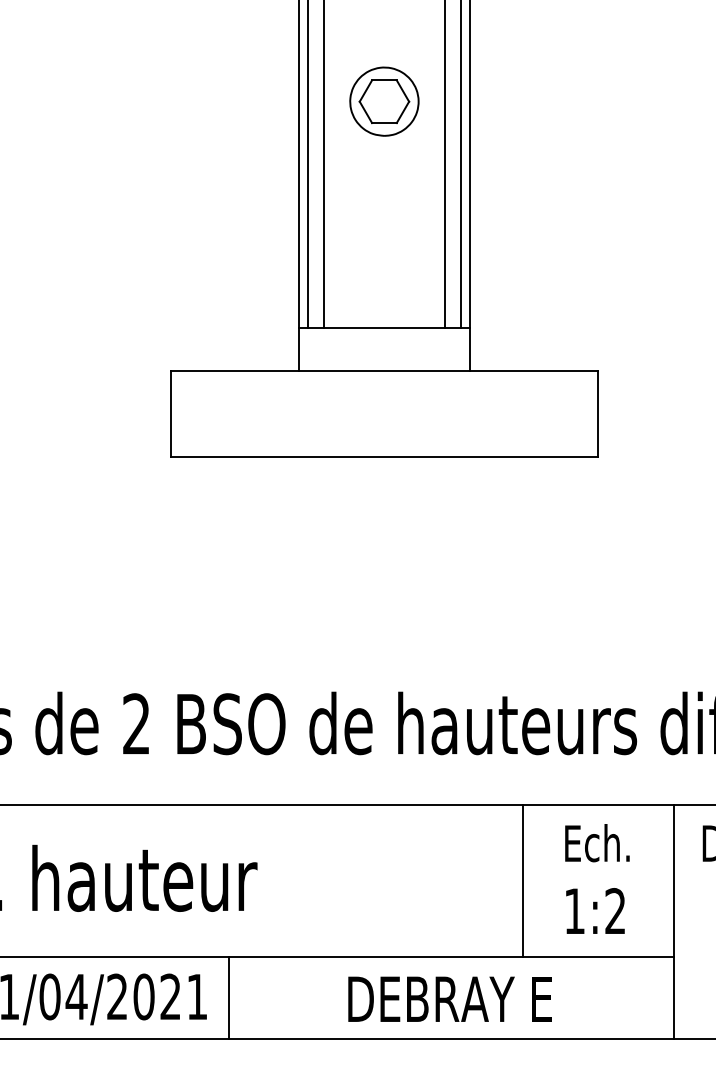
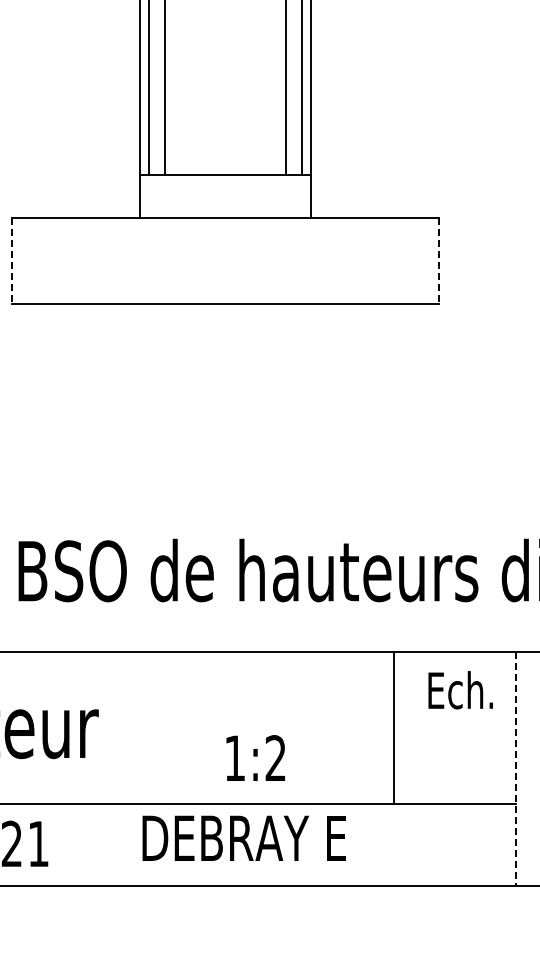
line: (170, 413) -> (11, 260), solid -> dashed
line: (598, 413) -> (439, 260), solid -> dashed
text: (597, 843) -> (460, 690), moved
line: (523, 881) -> (393, 728), moved
text: (595, 910) -> (255, 757), moved
line: (674, 921) -> (515, 768), solid -> dashed
line: (228, 997) -> (69, 844), removed
text: (449, 998) -> (243, 837), moved

